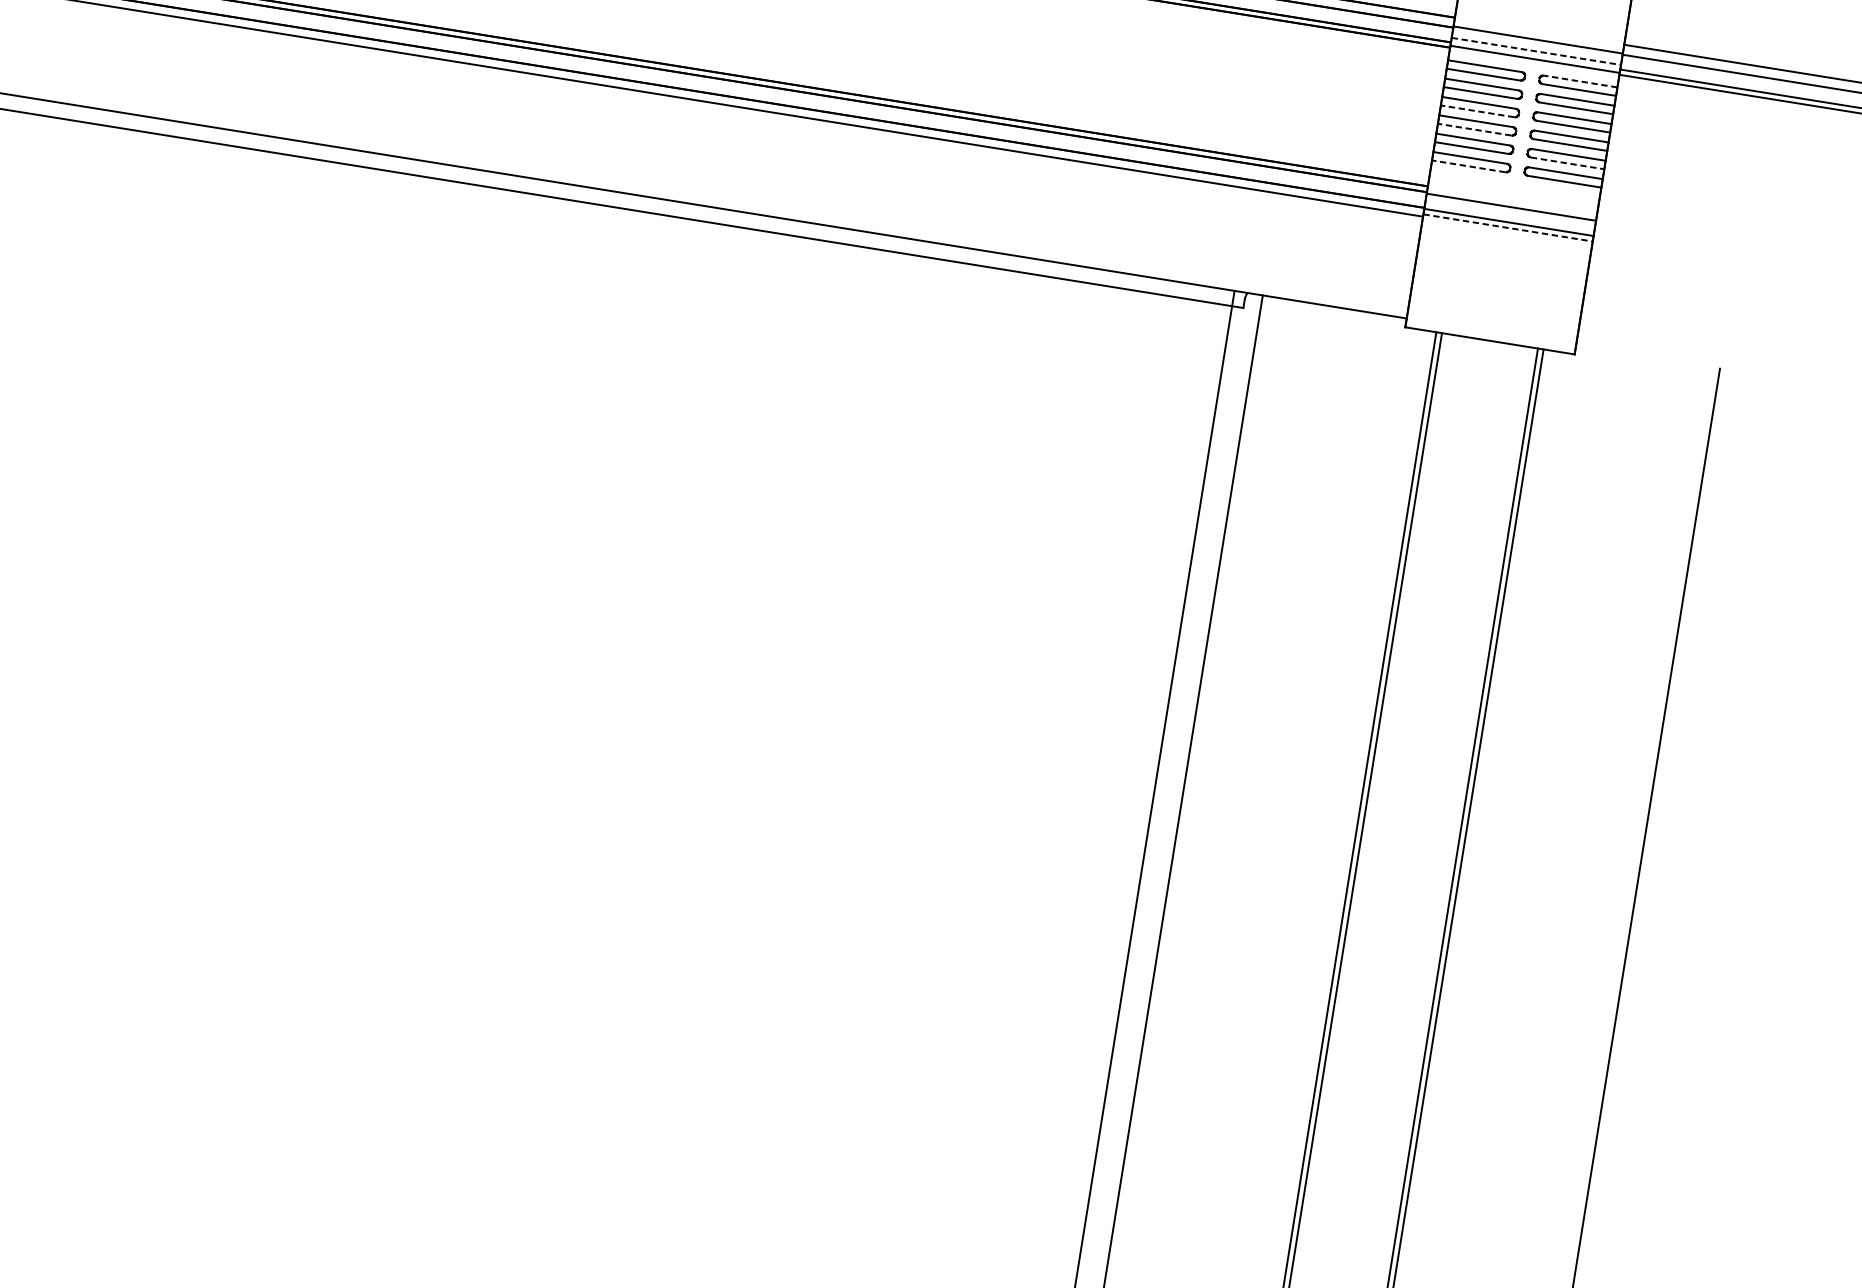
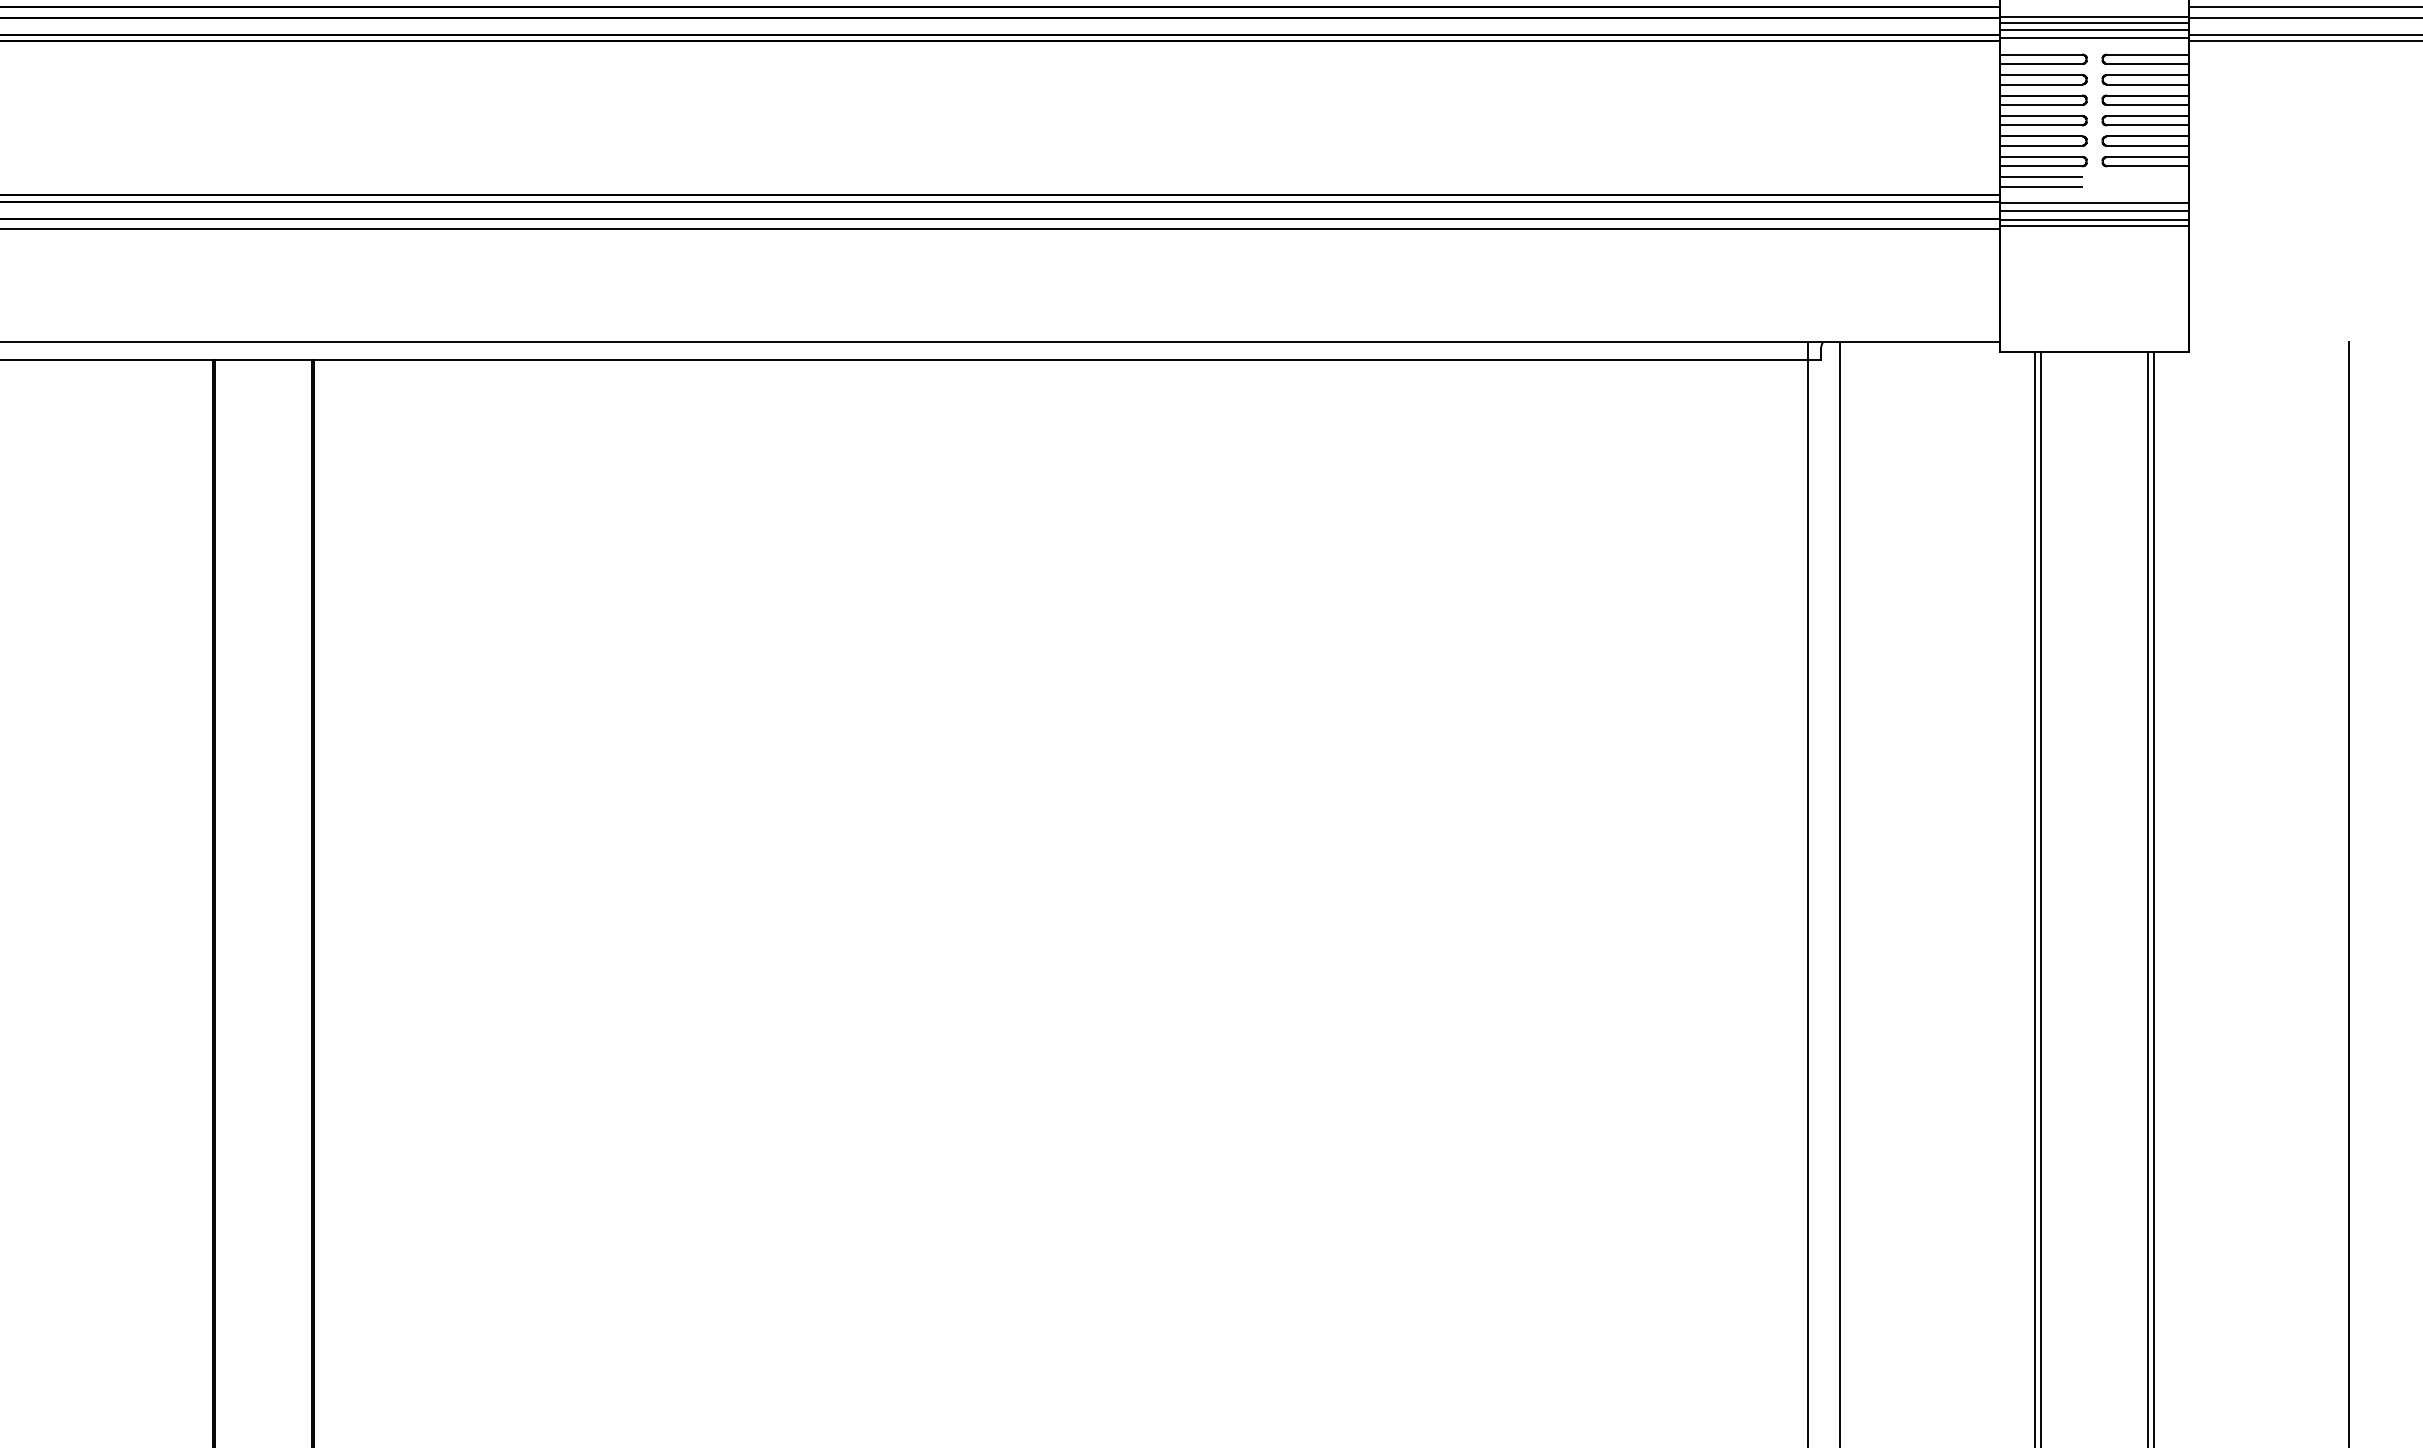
line: (1537, 45) -> (2094, 23), added
line: (1537, 51) -> (2095, 29), dashed -> solid
line: (1581, 81) -> (2148, 54), dashed -> solid
line: (1477, 110) -> (2041, 104), dashed -> solid
line: (1474, 129) -> (2041, 125), dashed -> solid
line: (1568, 163) -> (2148, 145), dashed -> solid
line: (1469, 166) -> (2041, 166), dashed -> solid
line: (1467, 176) -> (2041, 177), added
line: (1466, 184) -> (2041, 186), added
line: (1510, 214) -> (2094, 211), added
line: (1508, 228) -> (2095, 226), dashed -> solid

